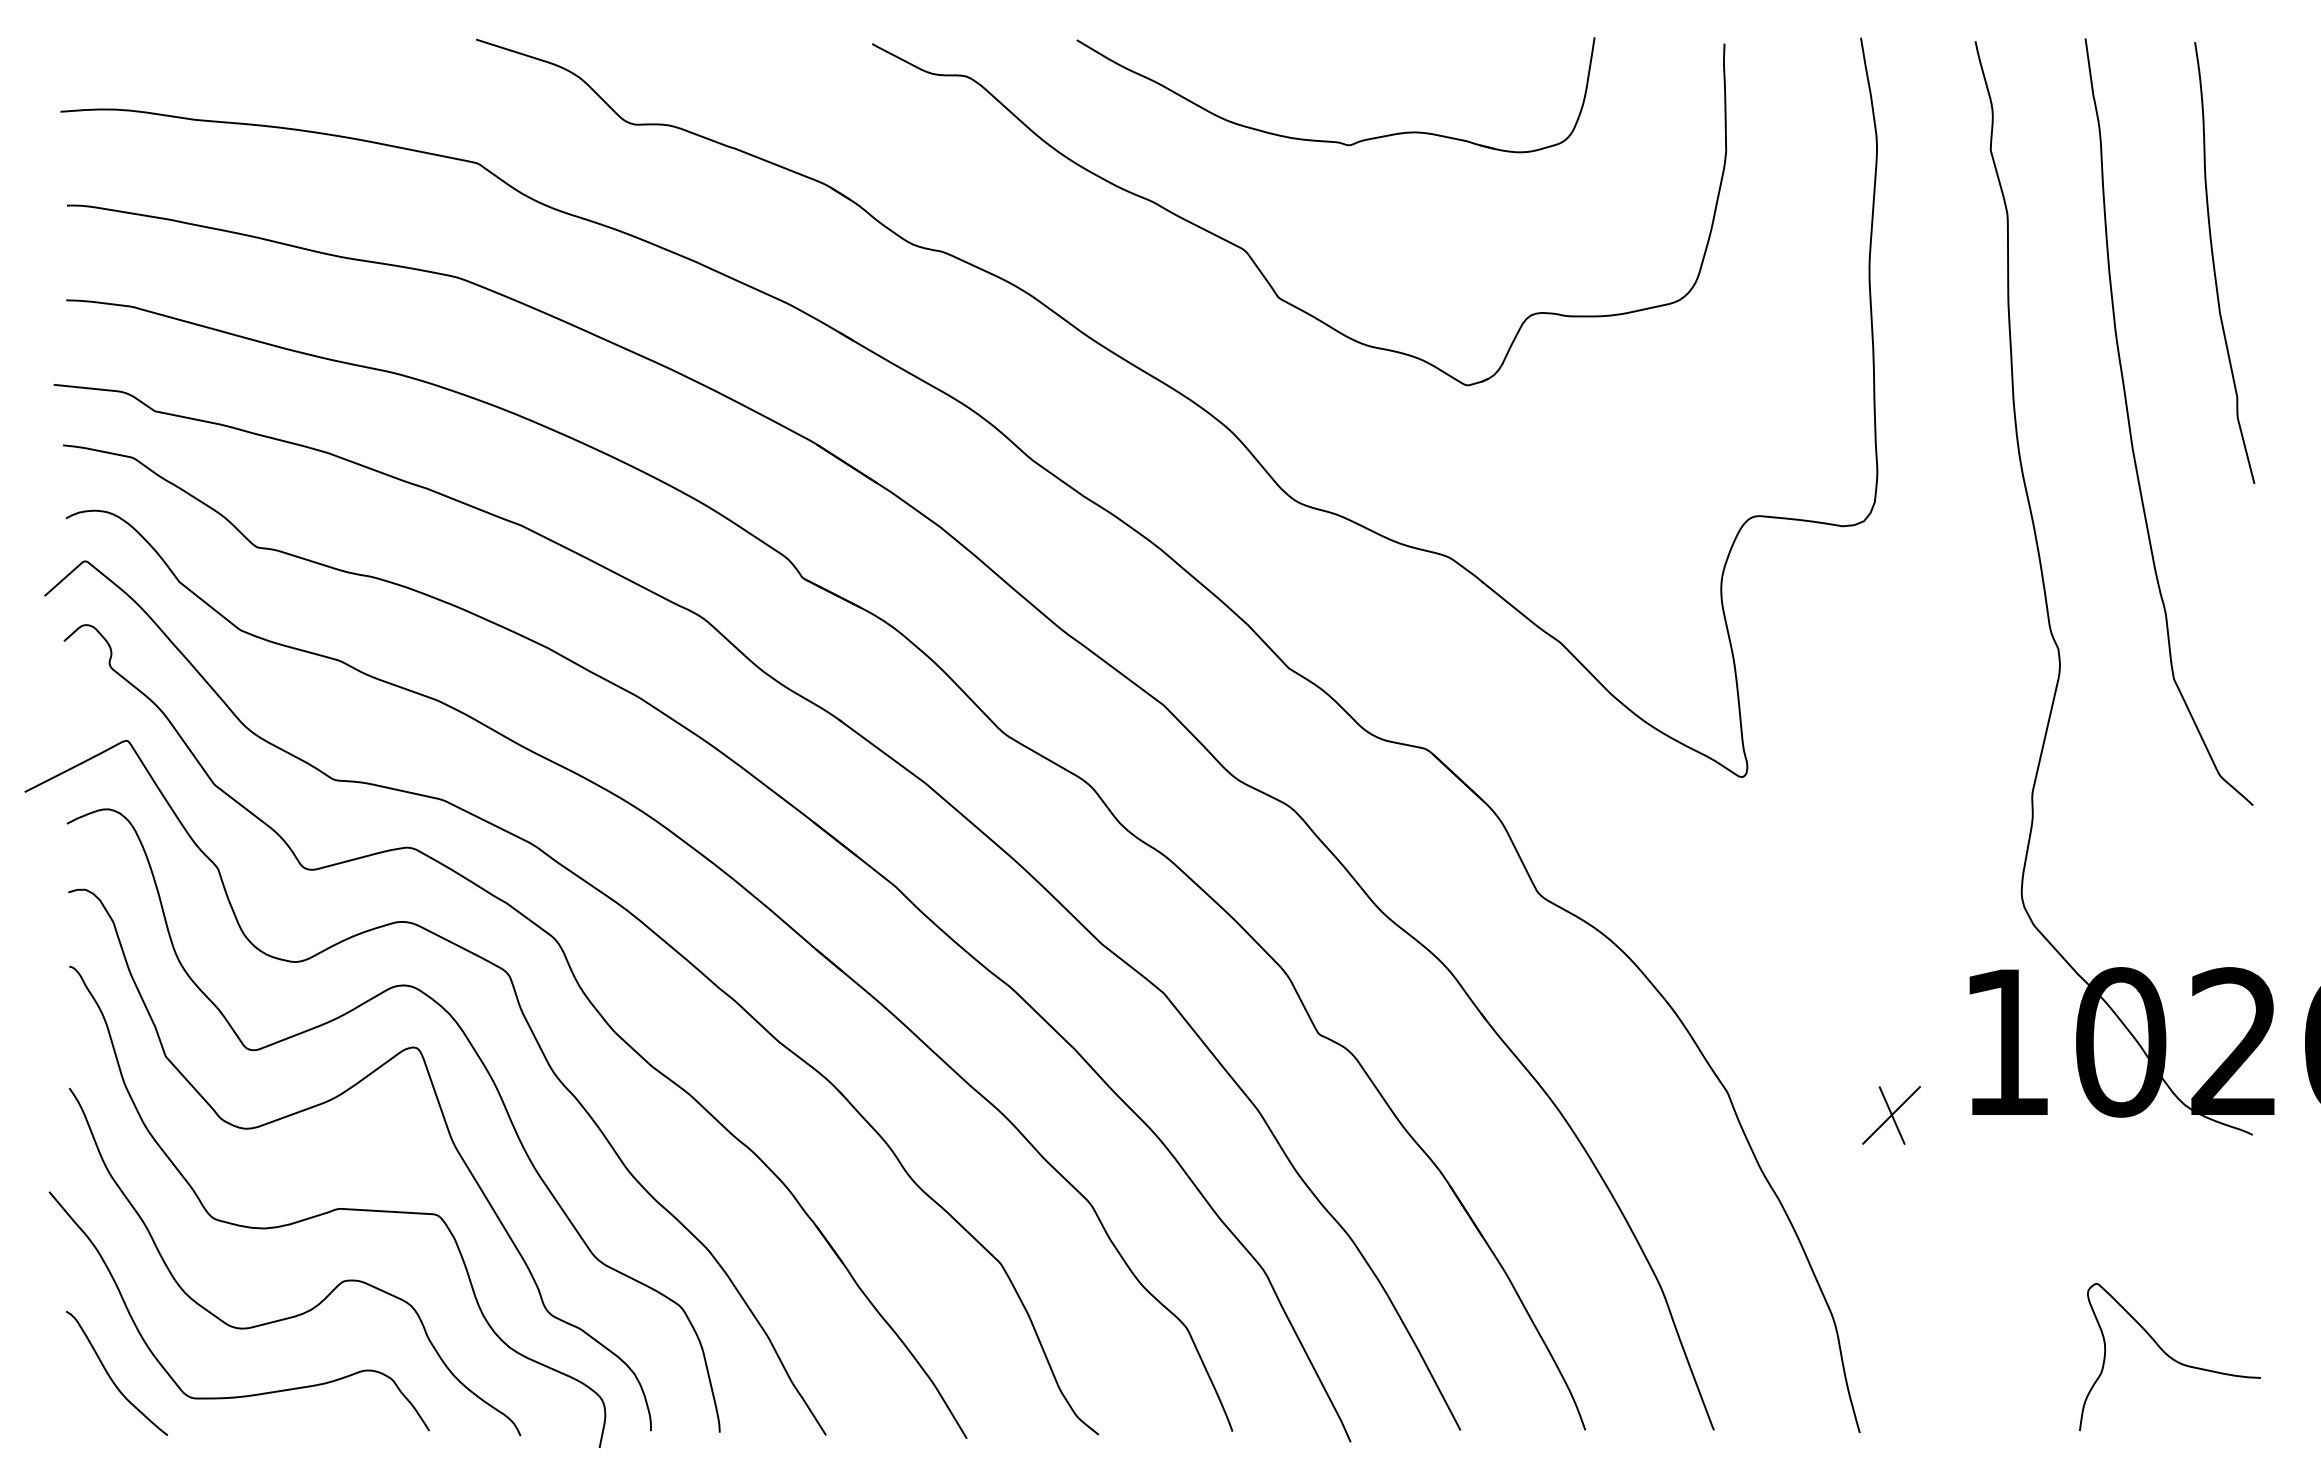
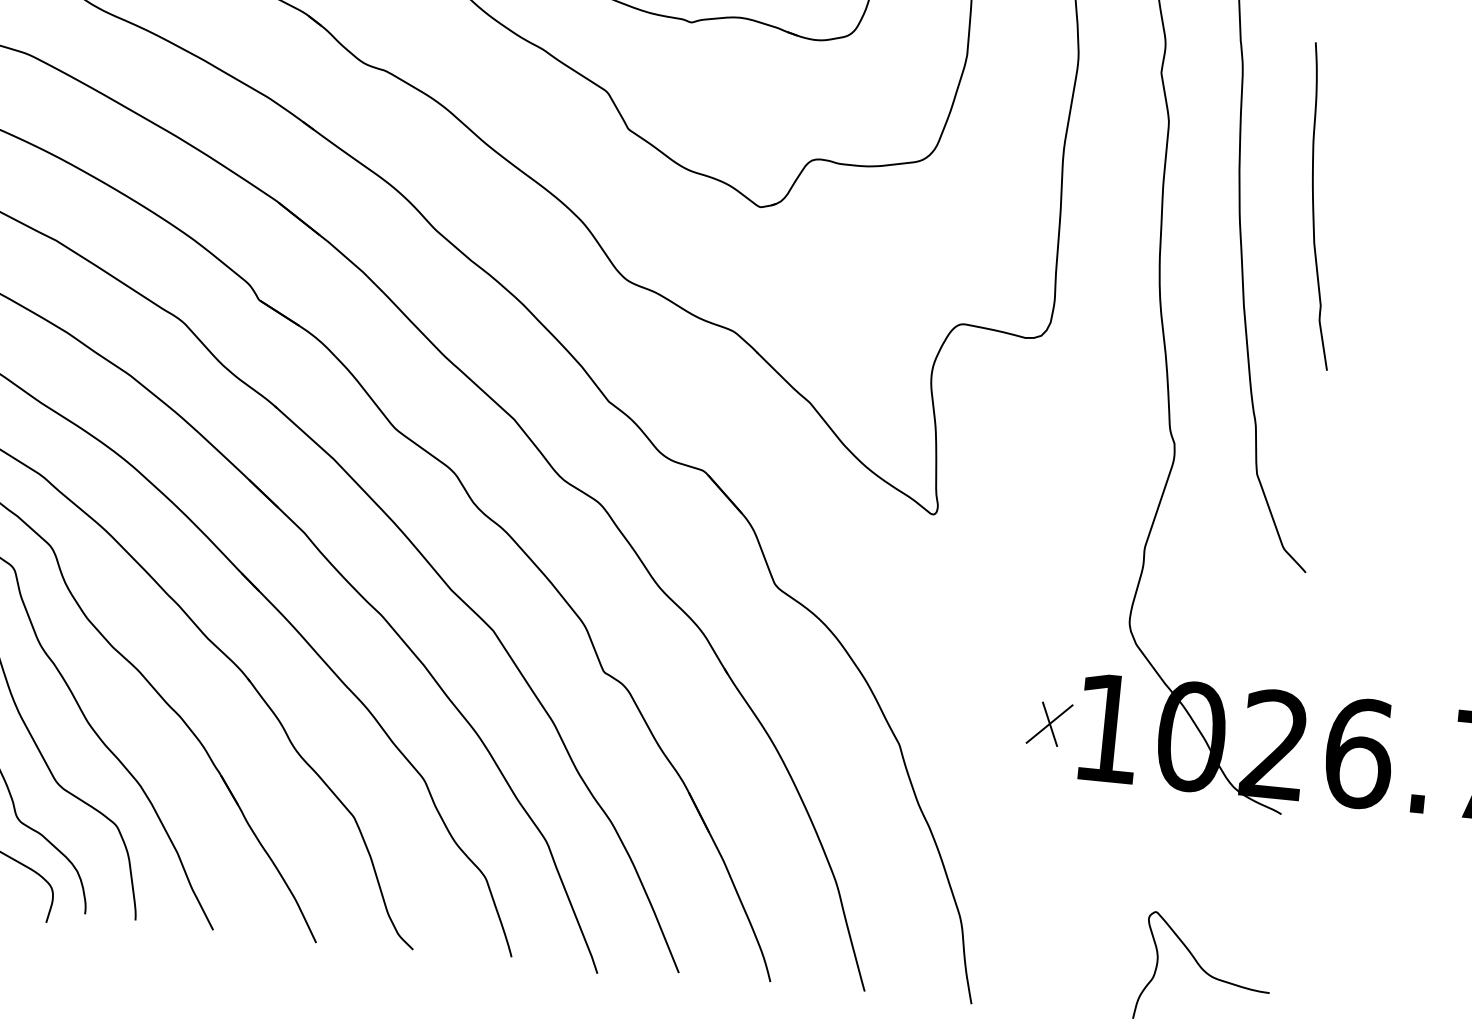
curve: (2214, 262) -> (1313, 205), moved
part: (1891, 1115) -> (1049, 724), moved

